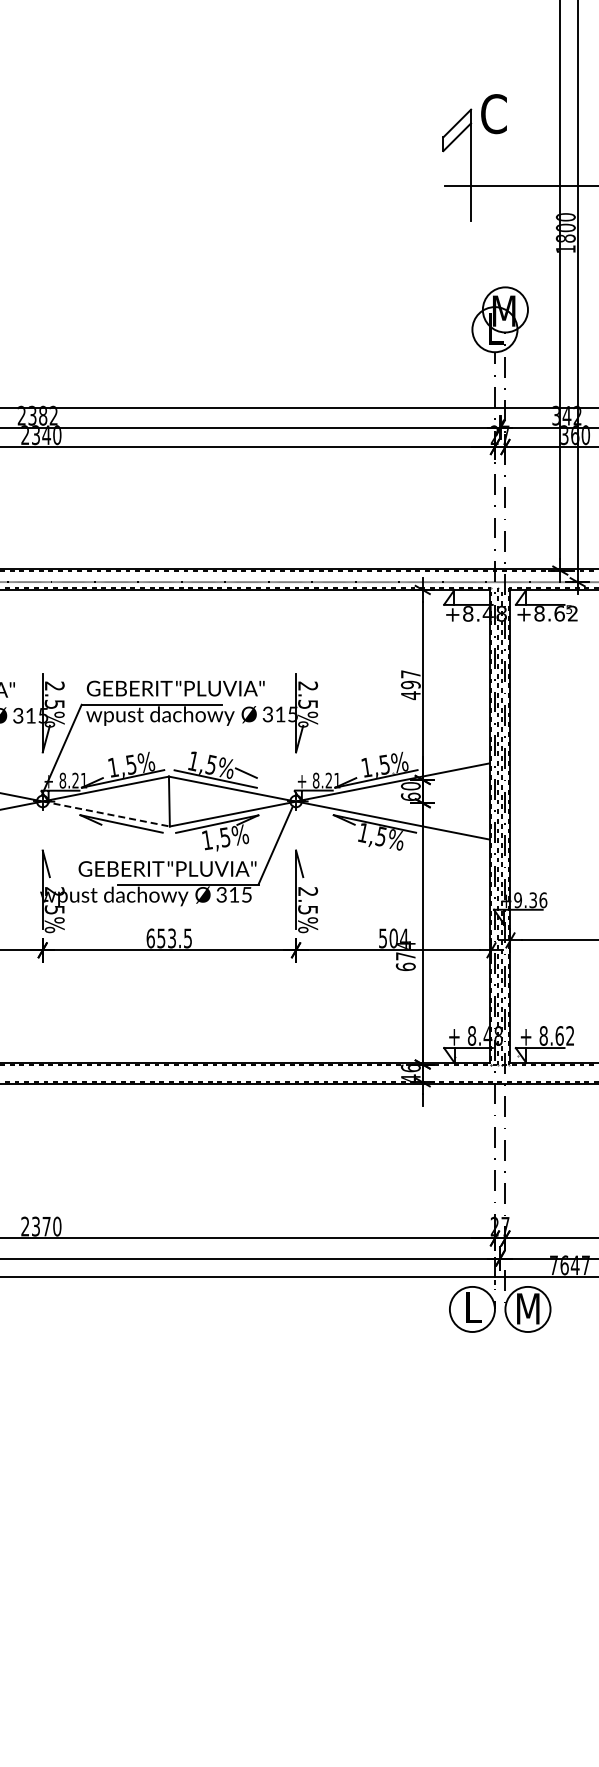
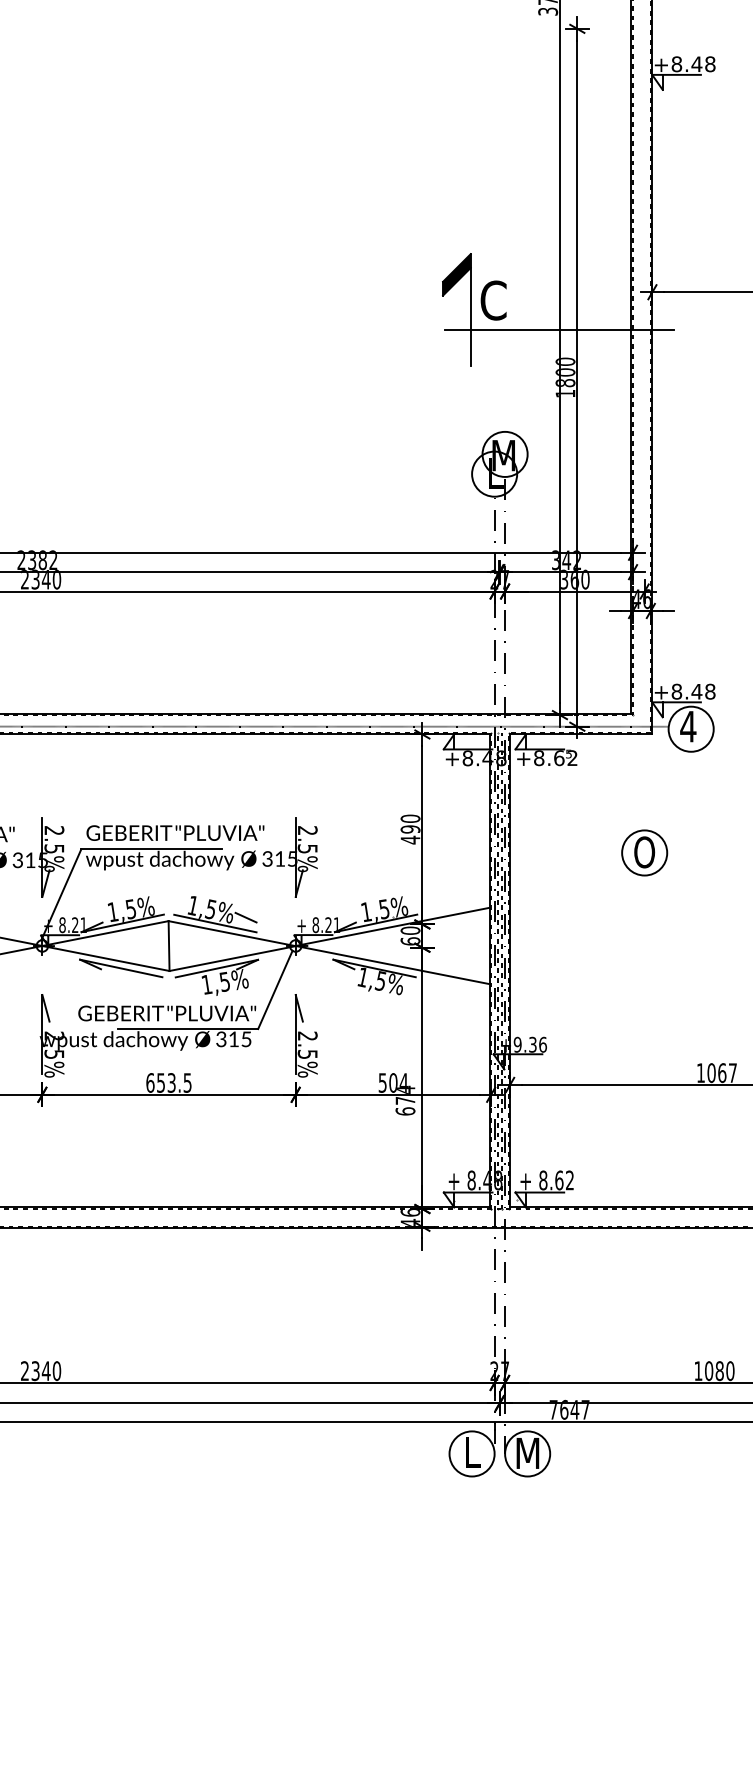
text: (493, 114) -> (493, 300), moved
fill: (456, 130) -> (456, 274), added
text: (410, 674) -> (410, 818), 497 -> 490
line: (105, 814) -> (105, 958), dashed -> solid
text: (45, 1226) -> (45, 1370), 2370 -> 2340

